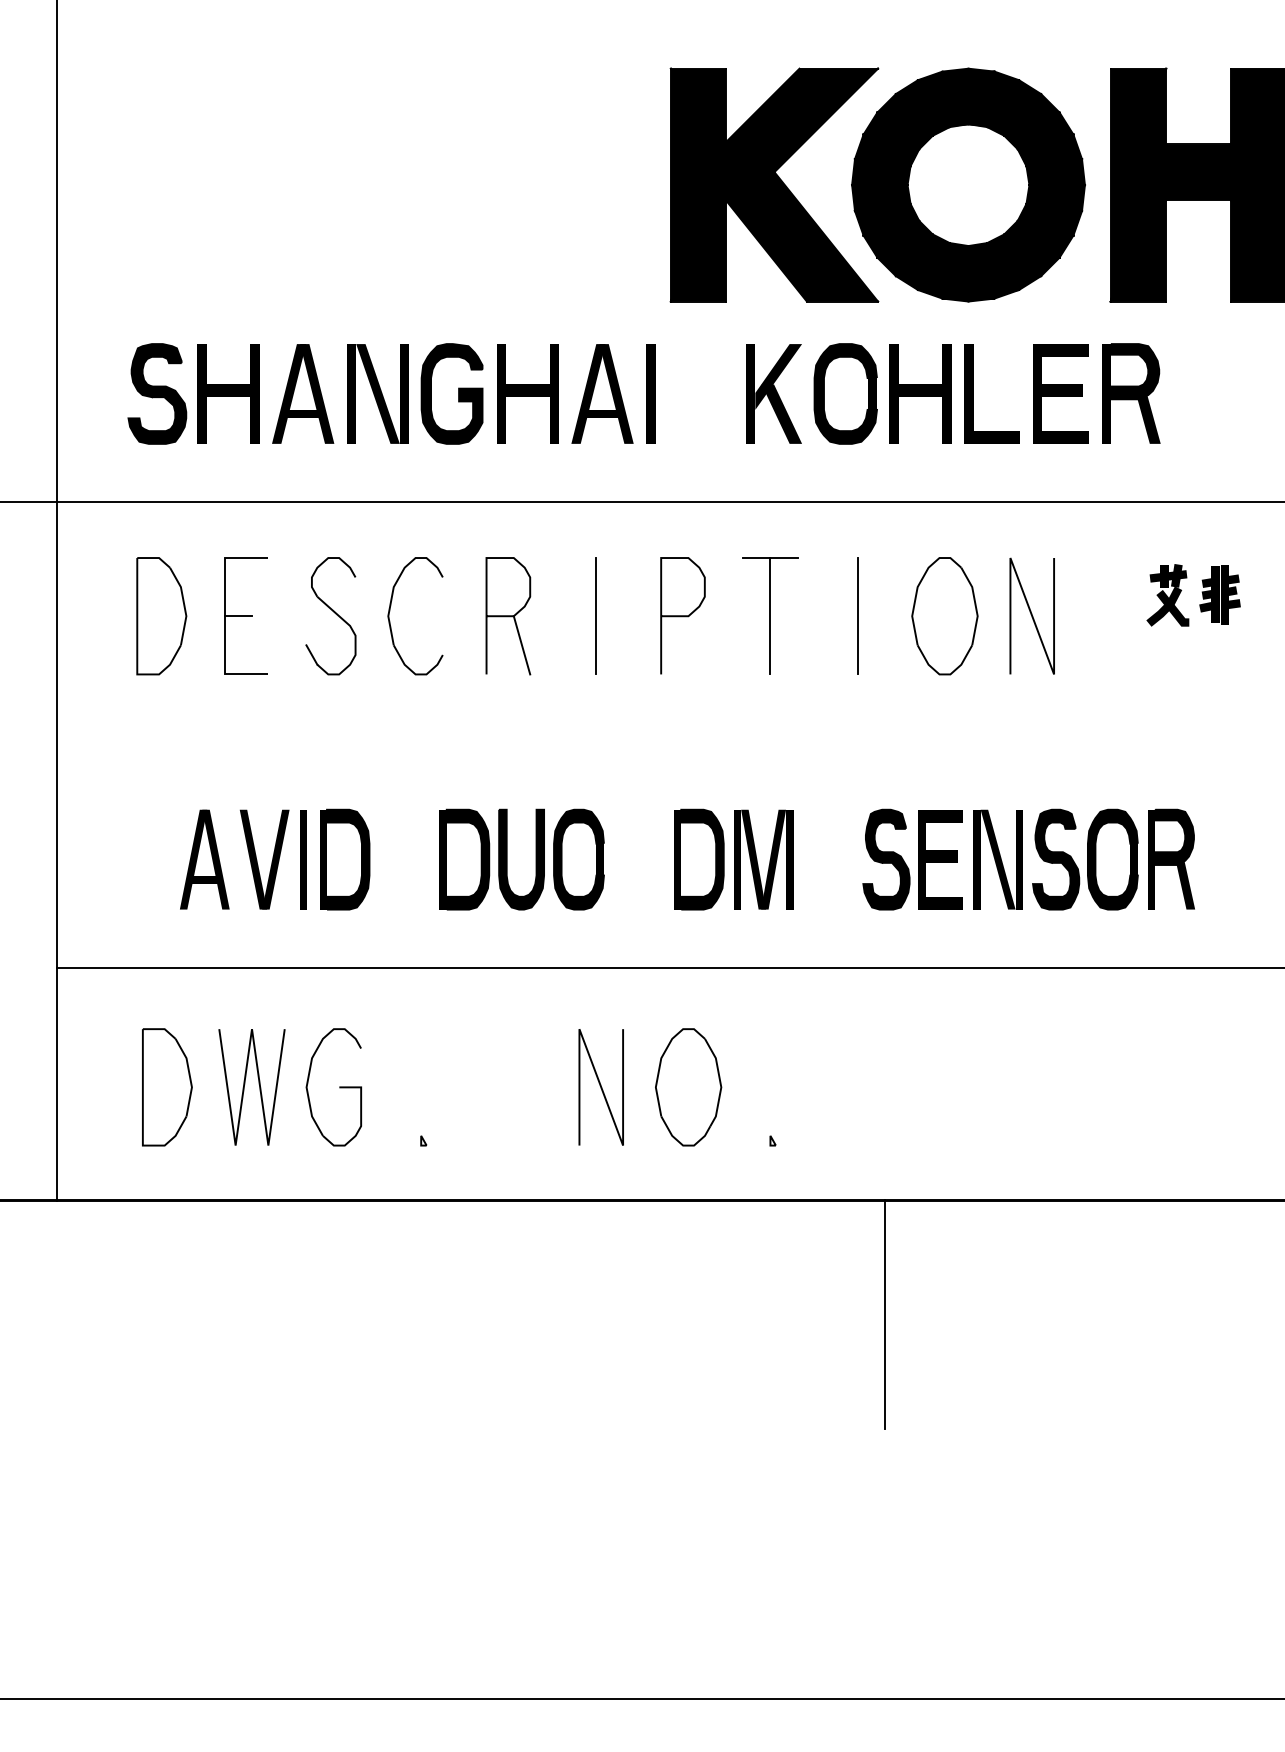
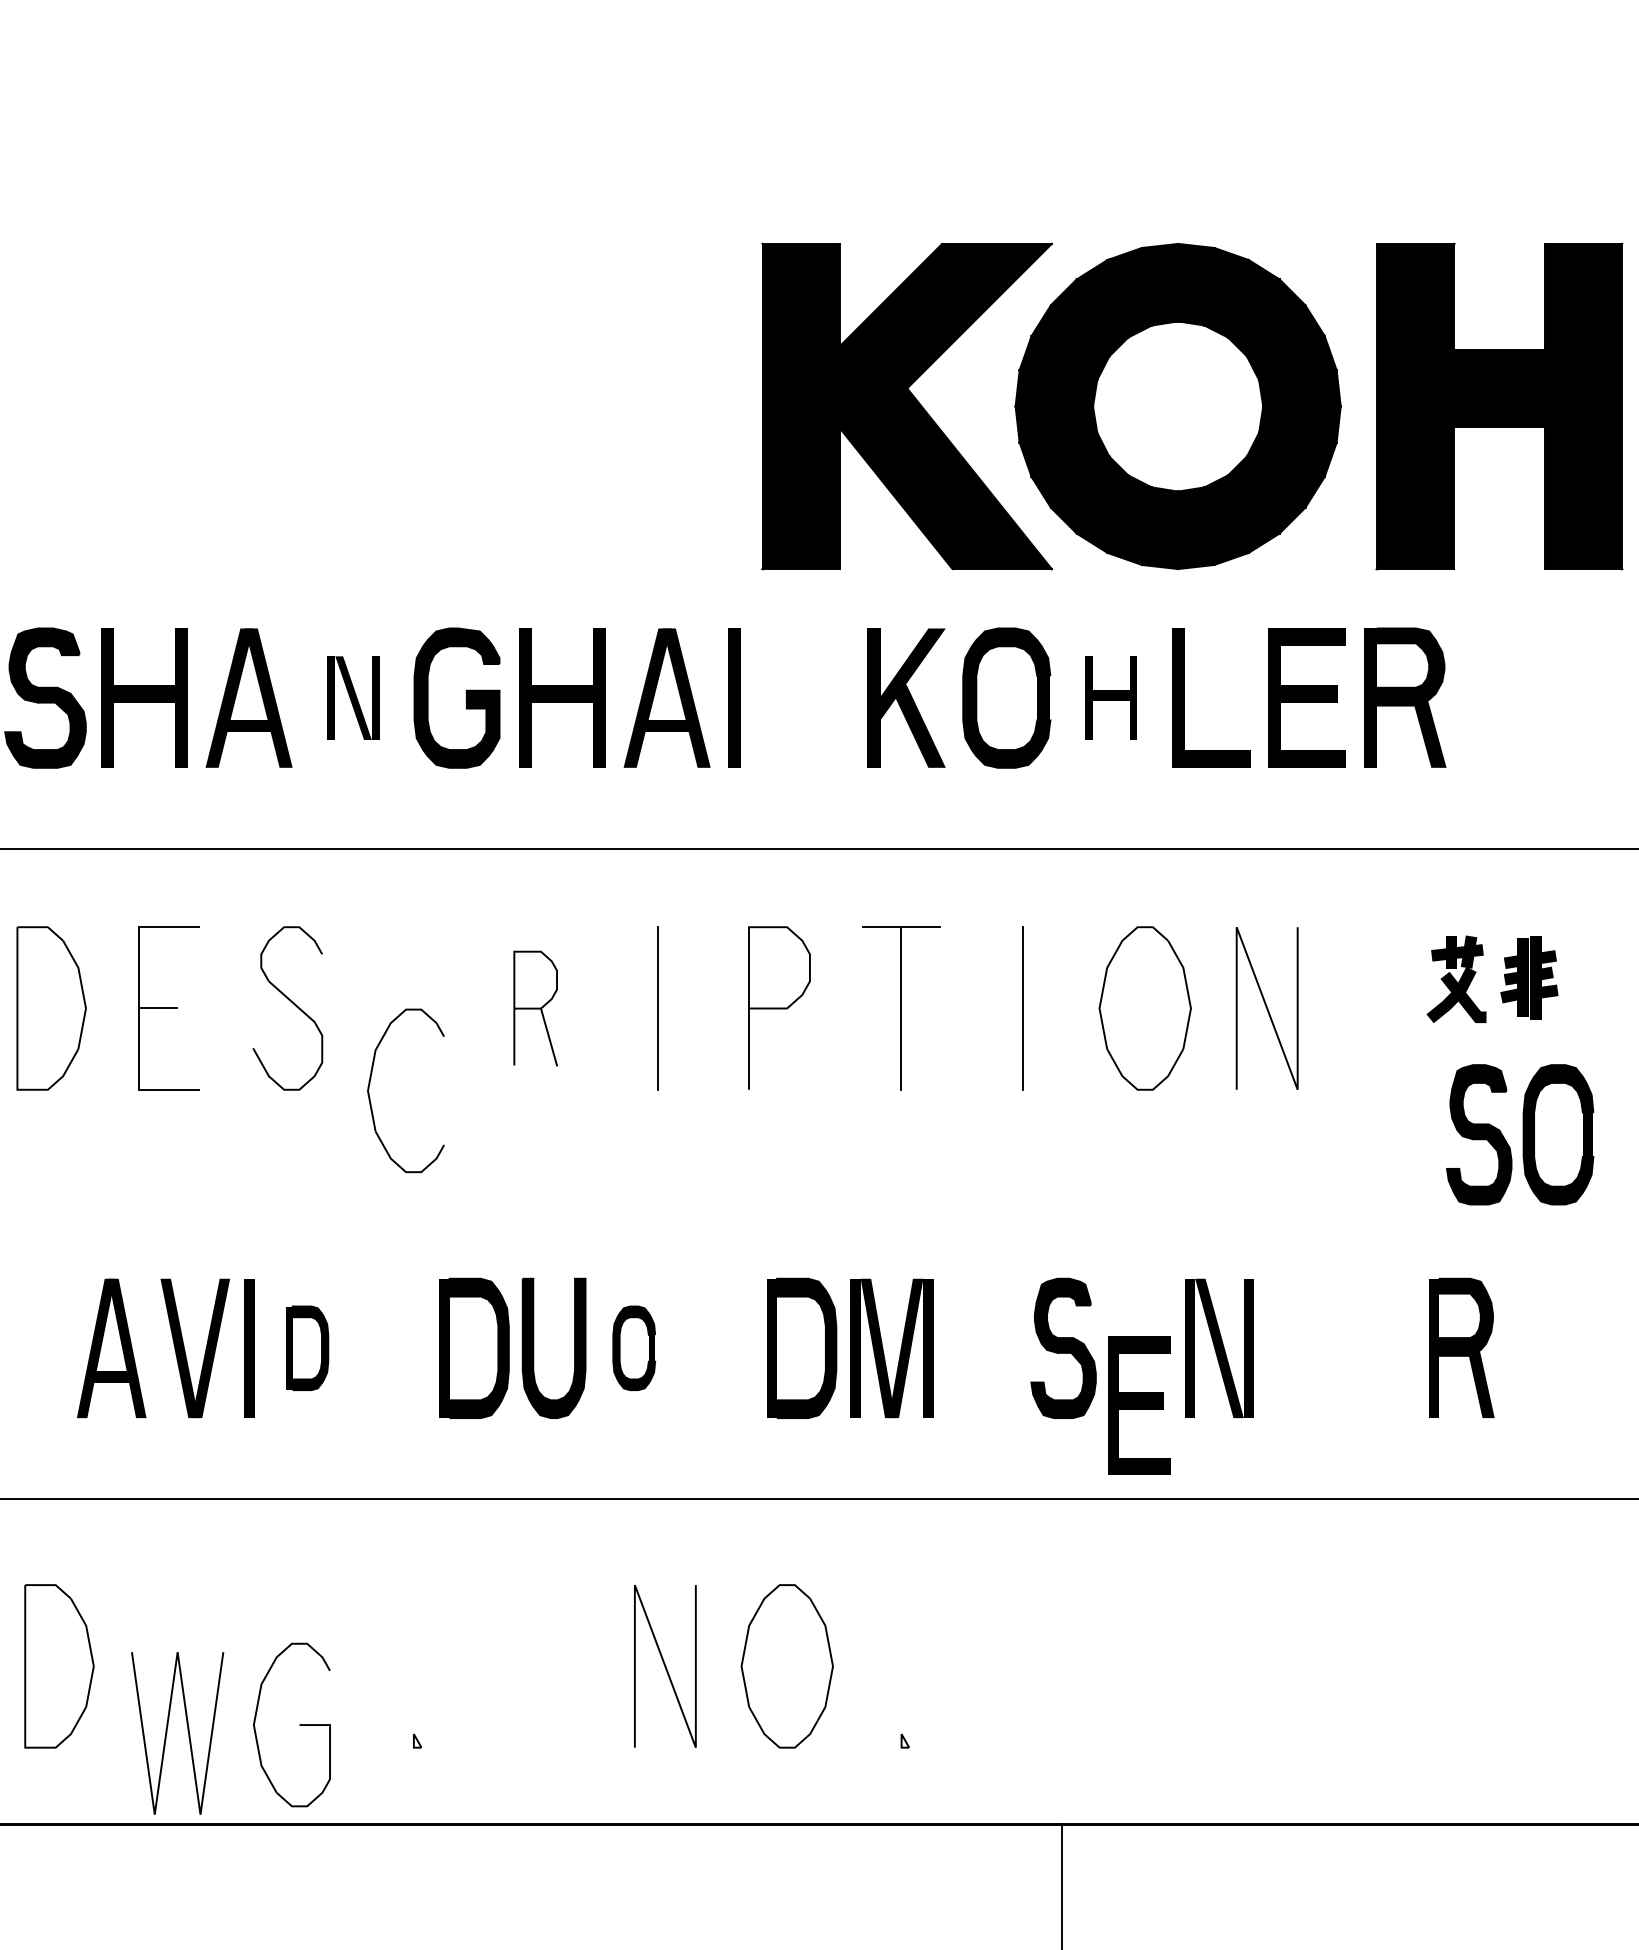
part: (377, 393) -> (352, 697), size x0.6
part: (920, 393) -> (1111, 697), size x0.6
part: (390, 611) -> (371, 1084), moved
part: (508, 616) -> (535, 1008), size x0.7
part: (345, 859) -> (308, 1348), size x0.6
part: (578, 859) -> (633, 1348), size x0.6
part: (940, 859) -> (1139, 1405), moved
part: (1085, 859) -> (1520, 1134), moved
line: (245, 1084) -> (168, 1729), moved
part: (333, 1087) -> (291, 1725), moved

